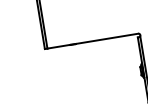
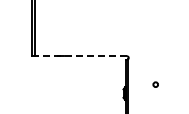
line: (92, 41) -> (80, 56), solid -> dashed

